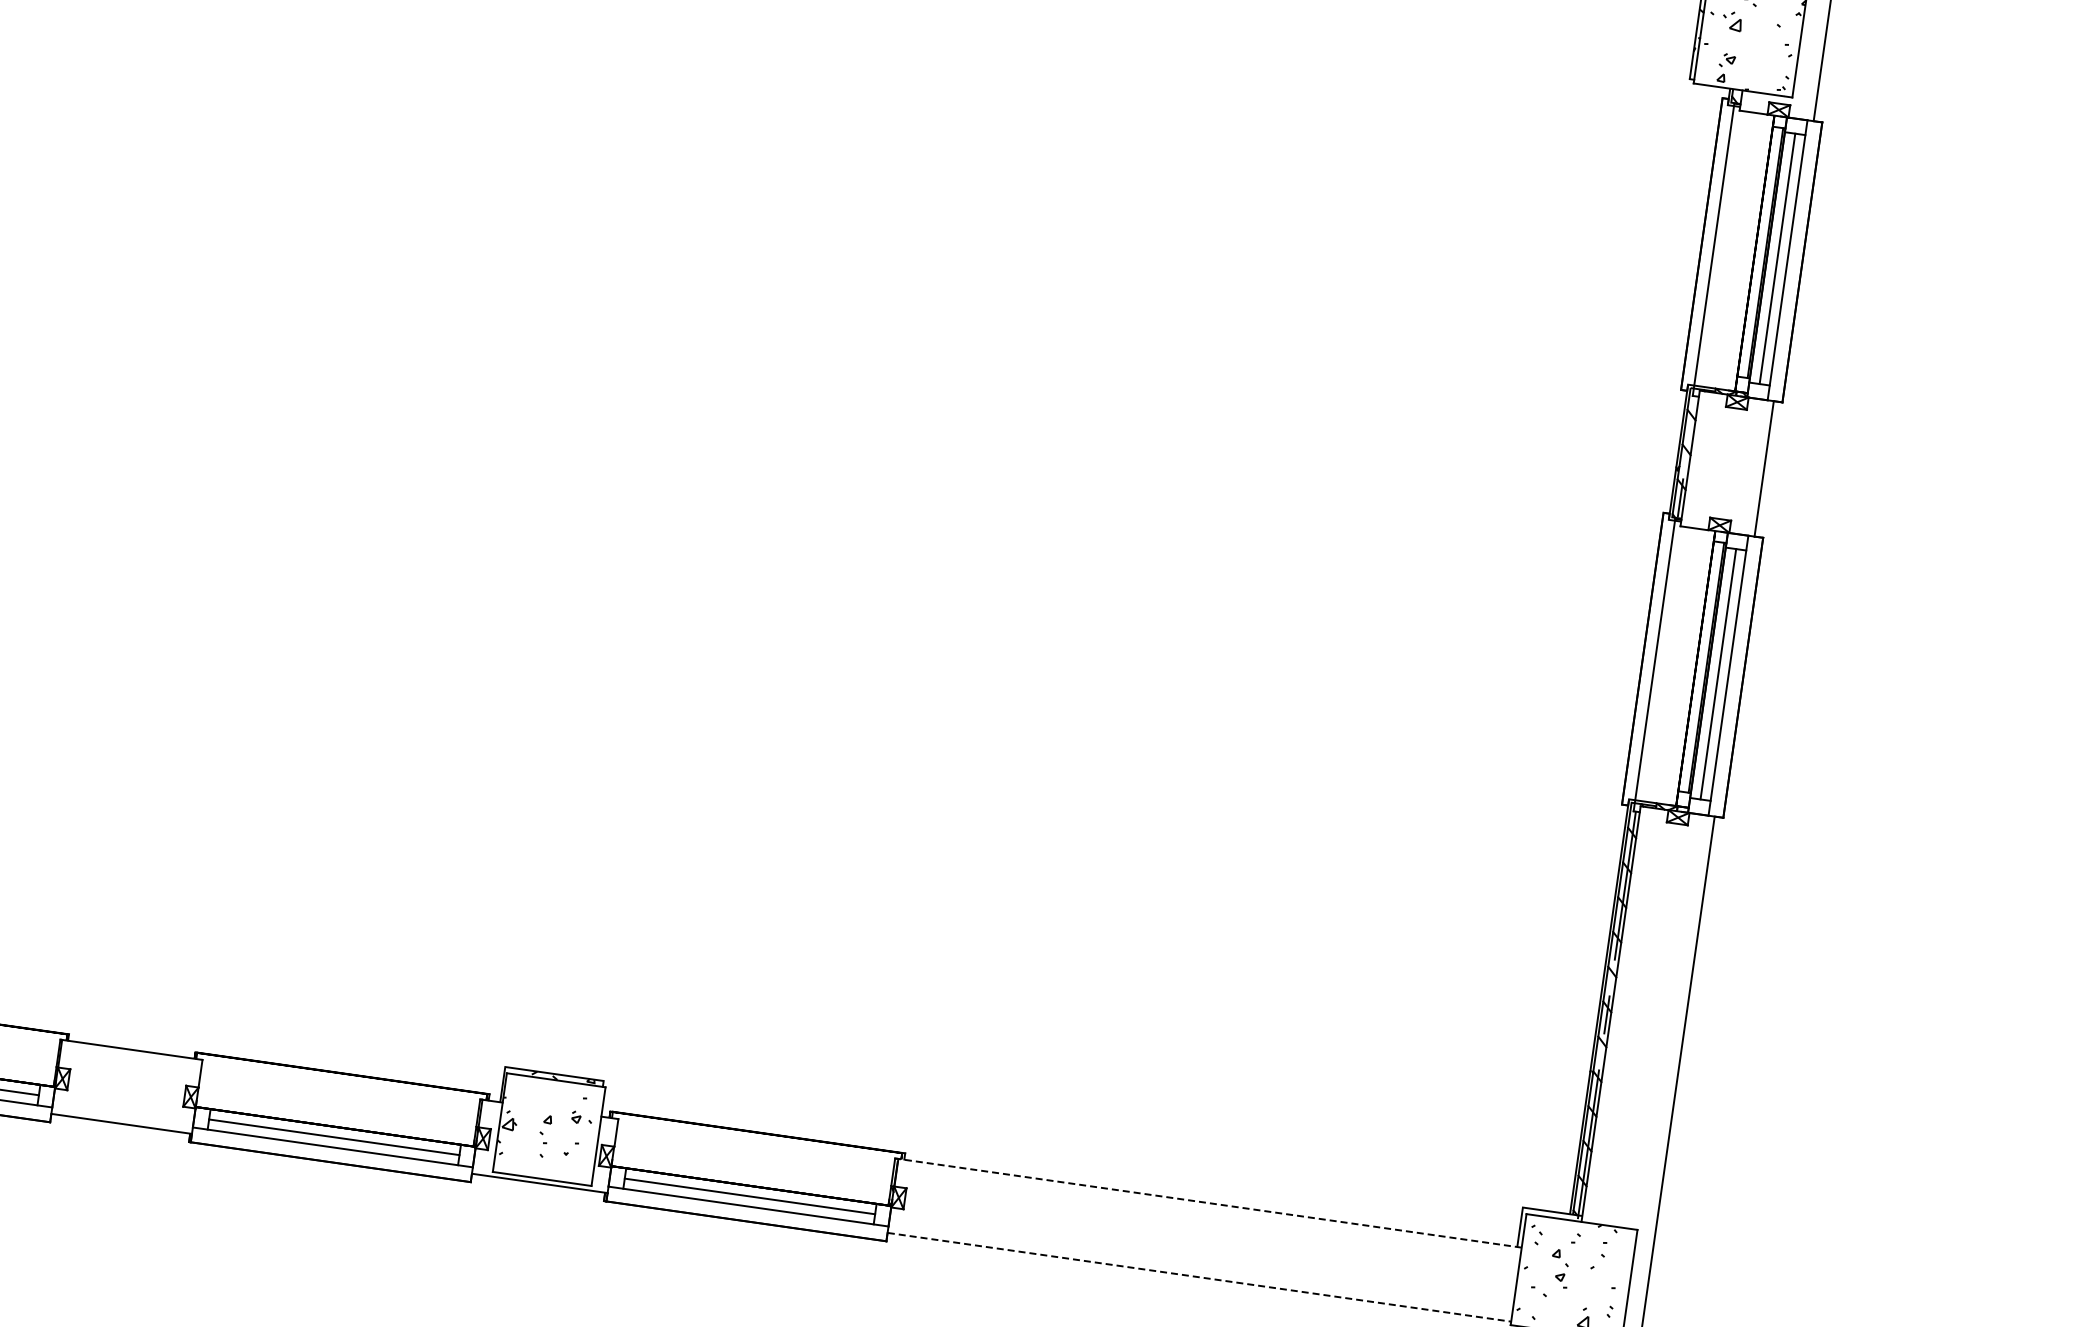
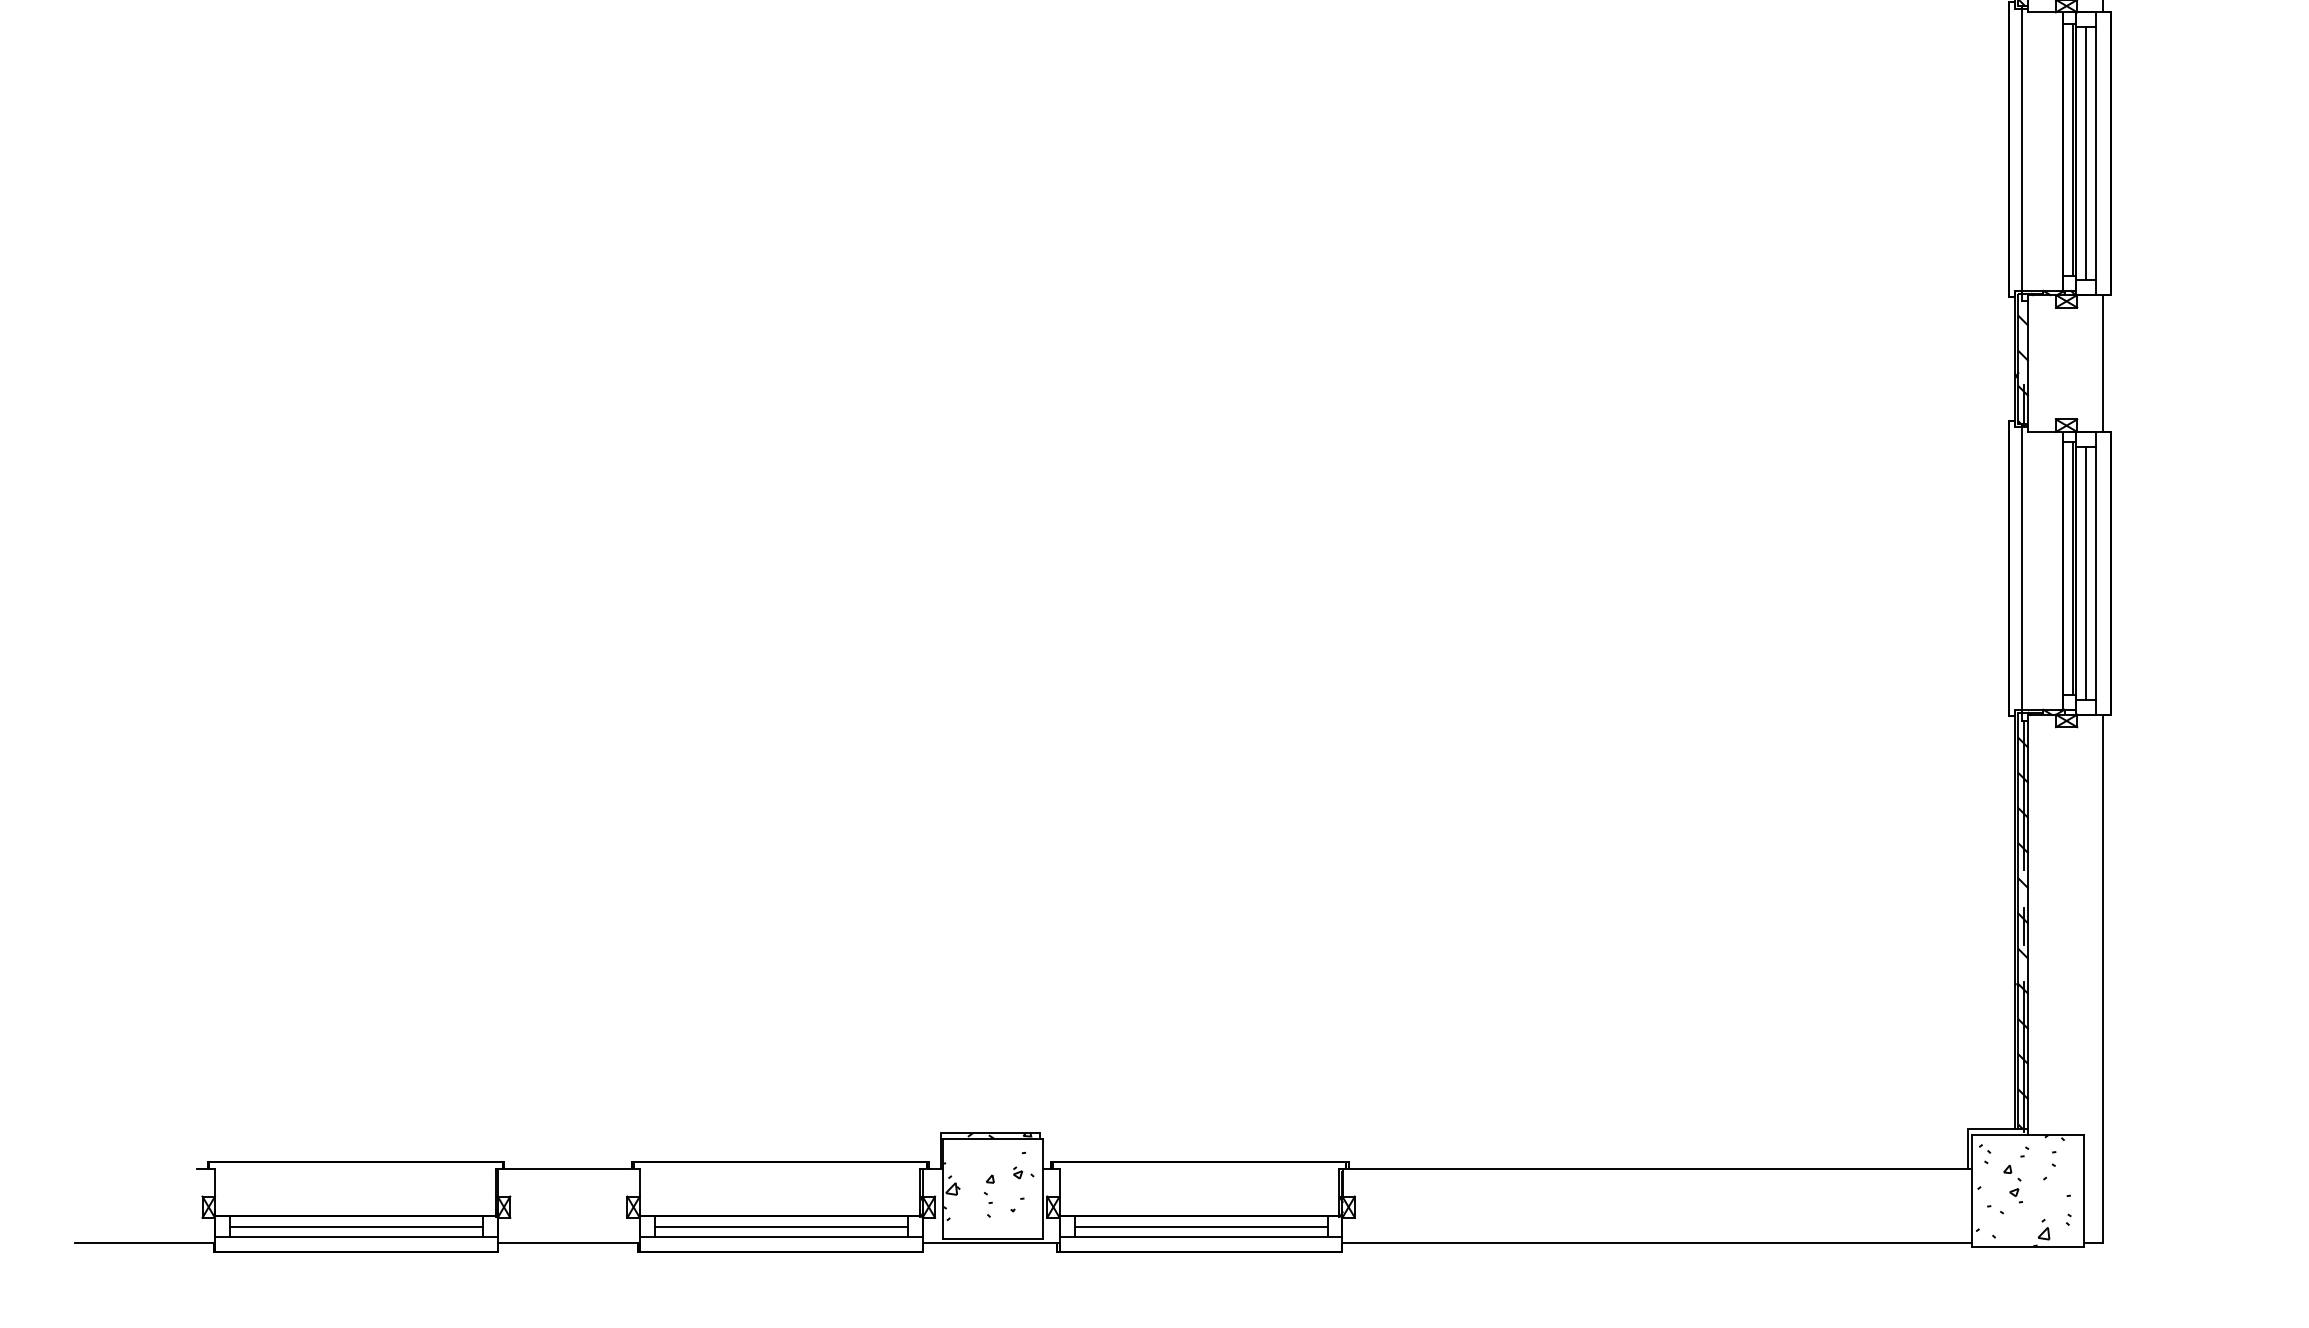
line: (1210, 1203) -> (1657, 1168), dashed -> solid
line: (1199, 1277) -> (1657, 1243), dashed -> solid

